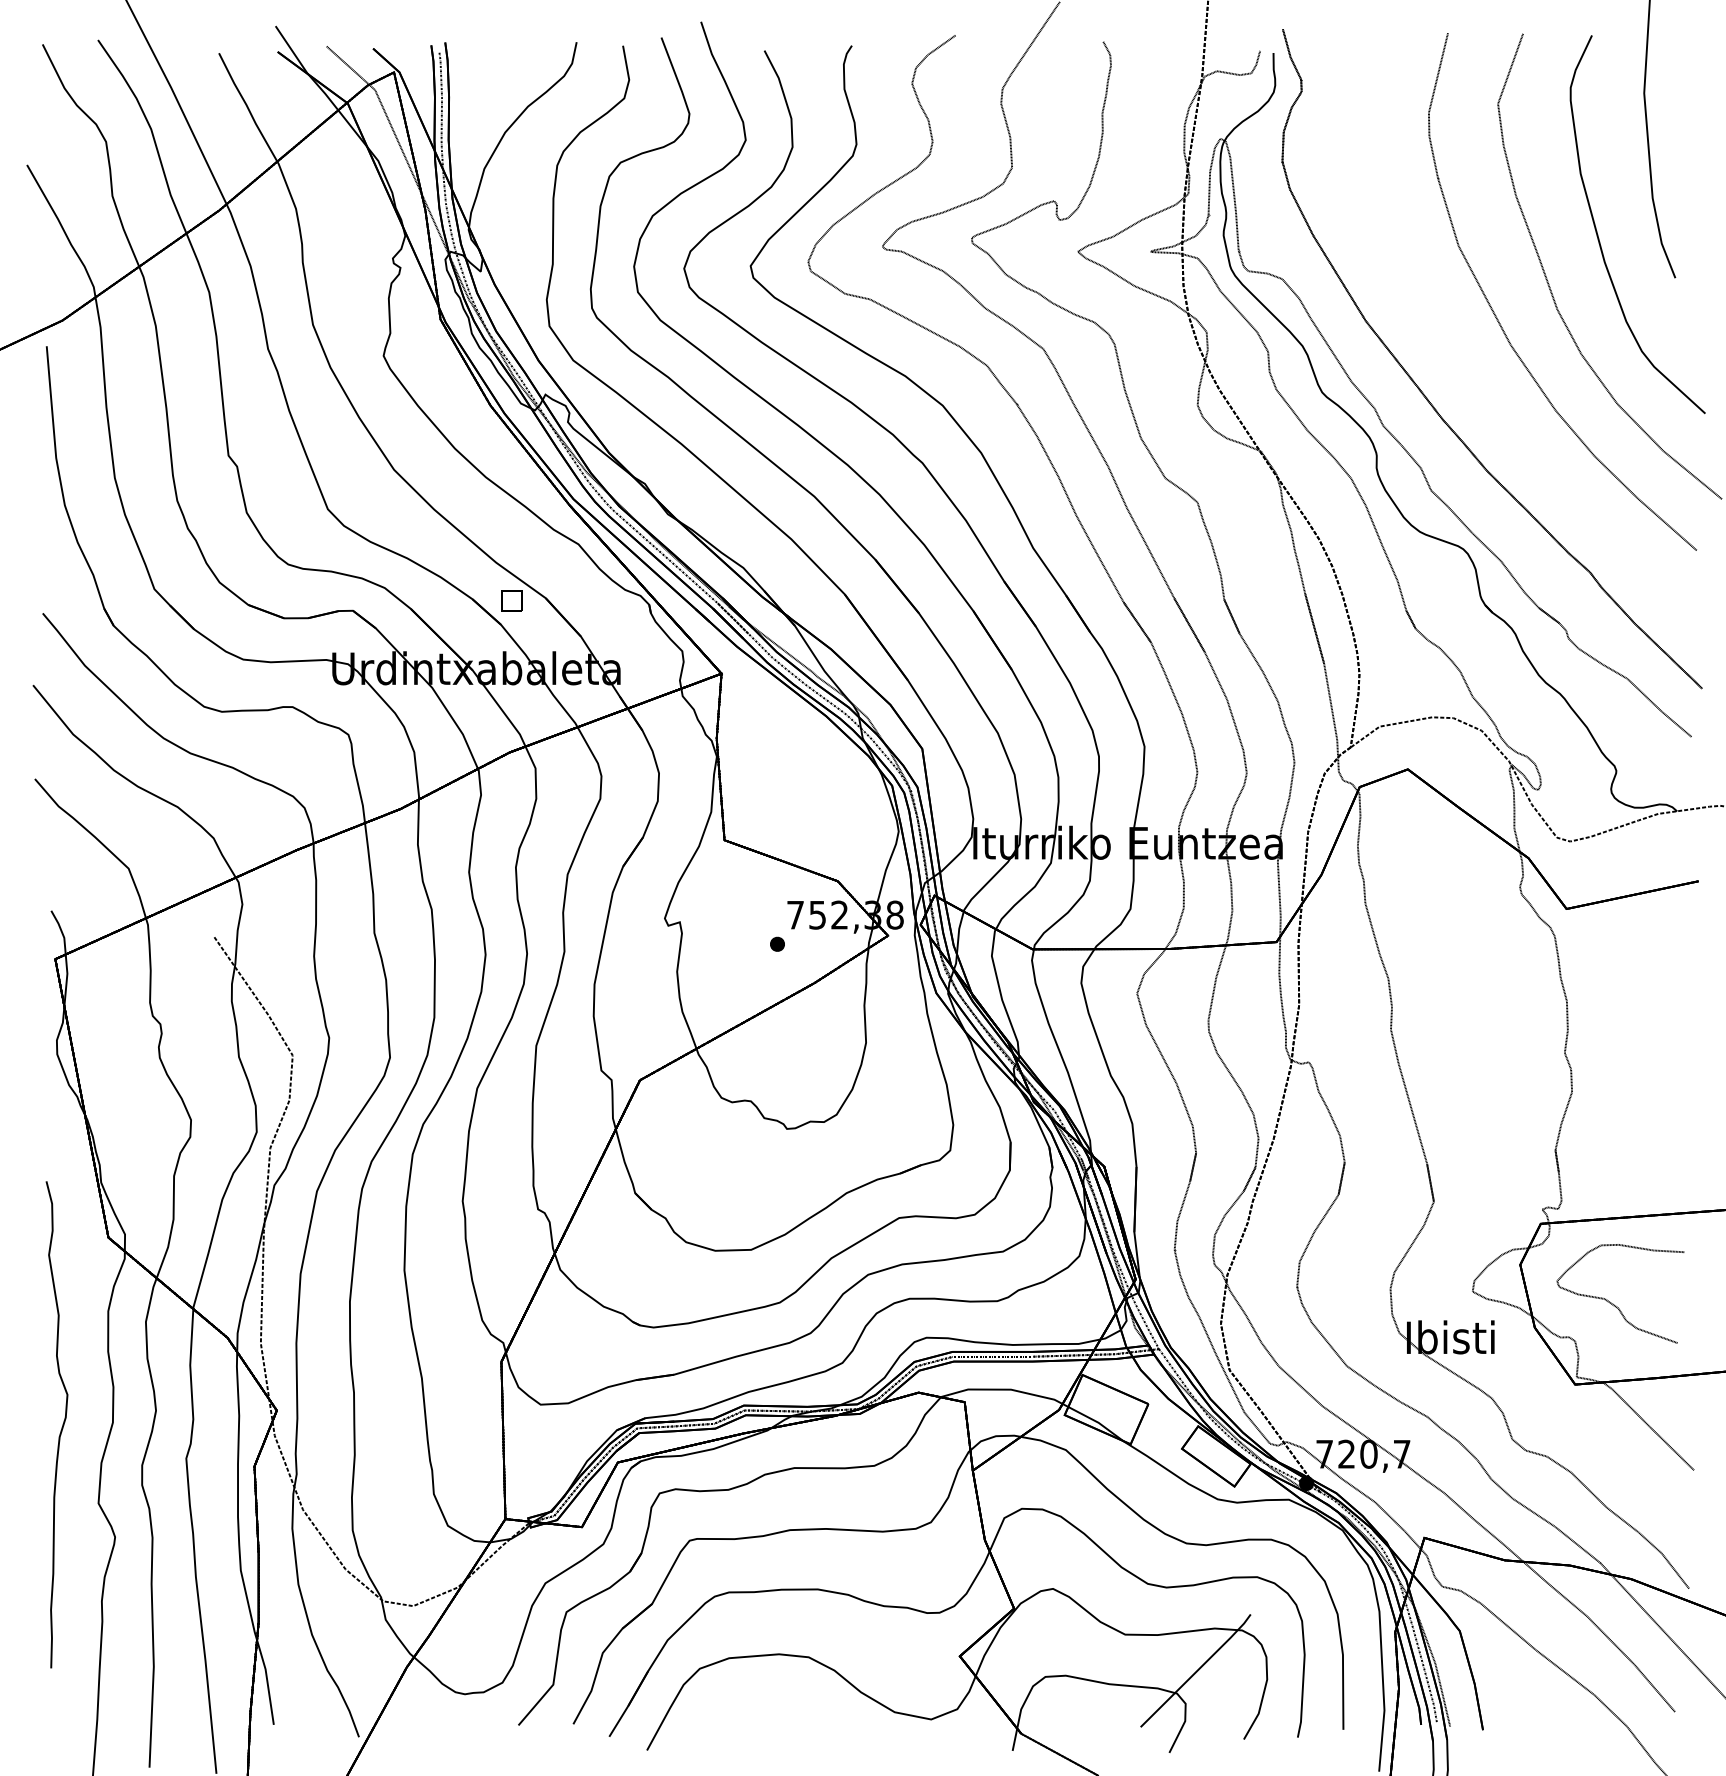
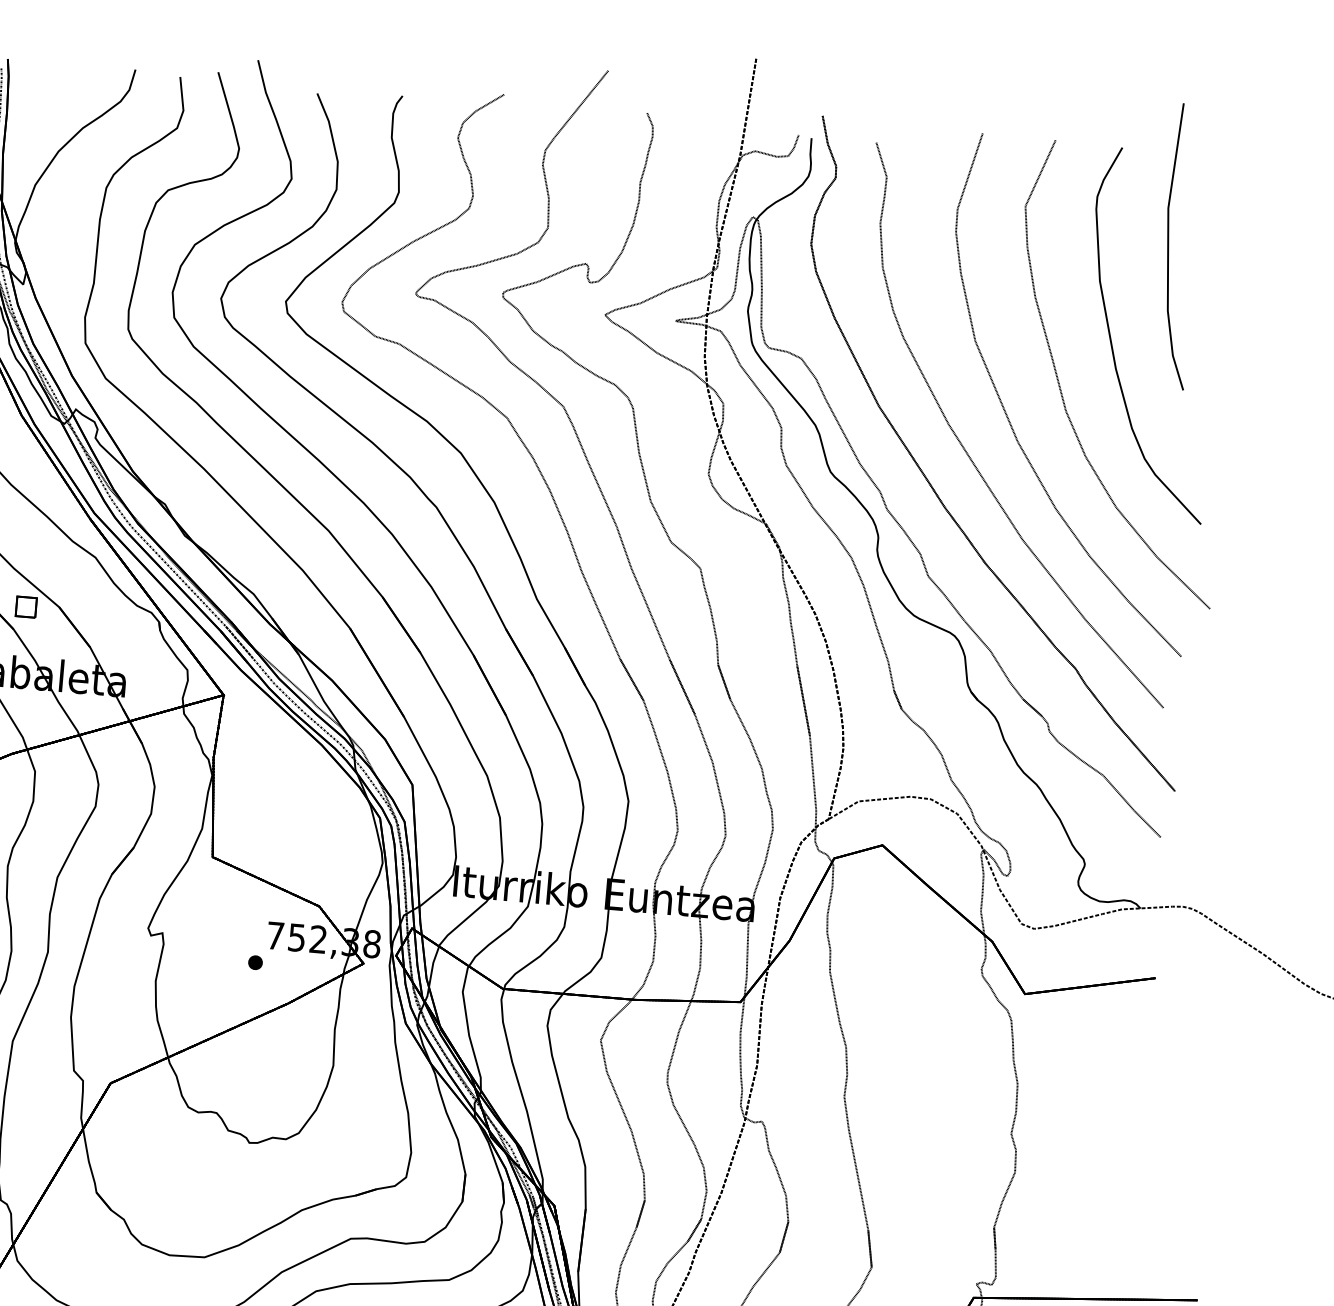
curve: (1461, 361) -> (968, 453), added

